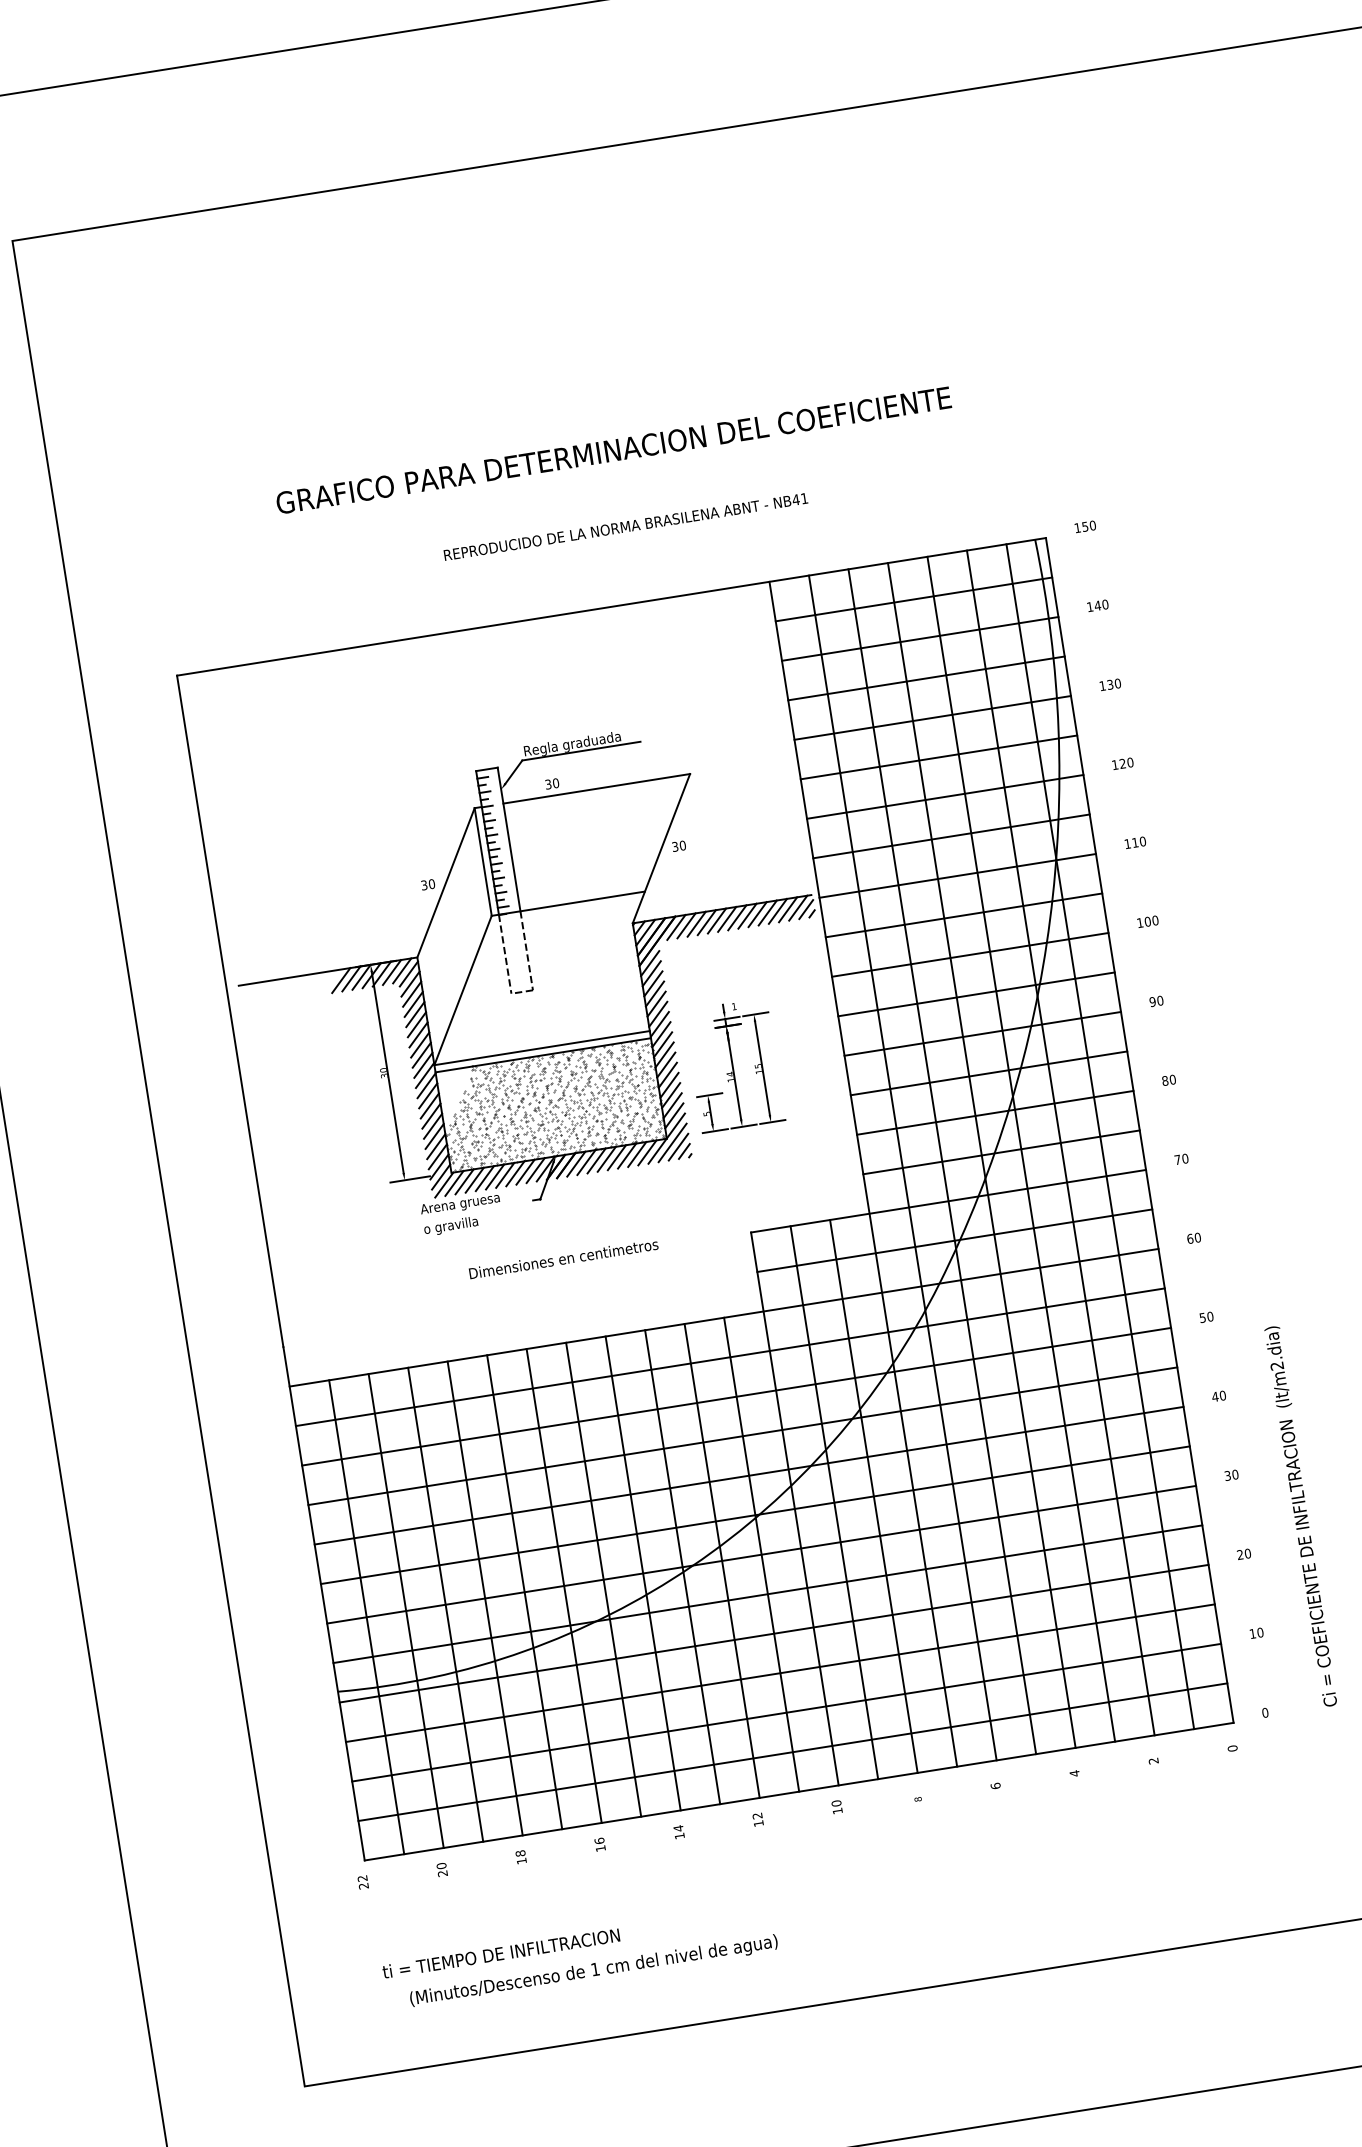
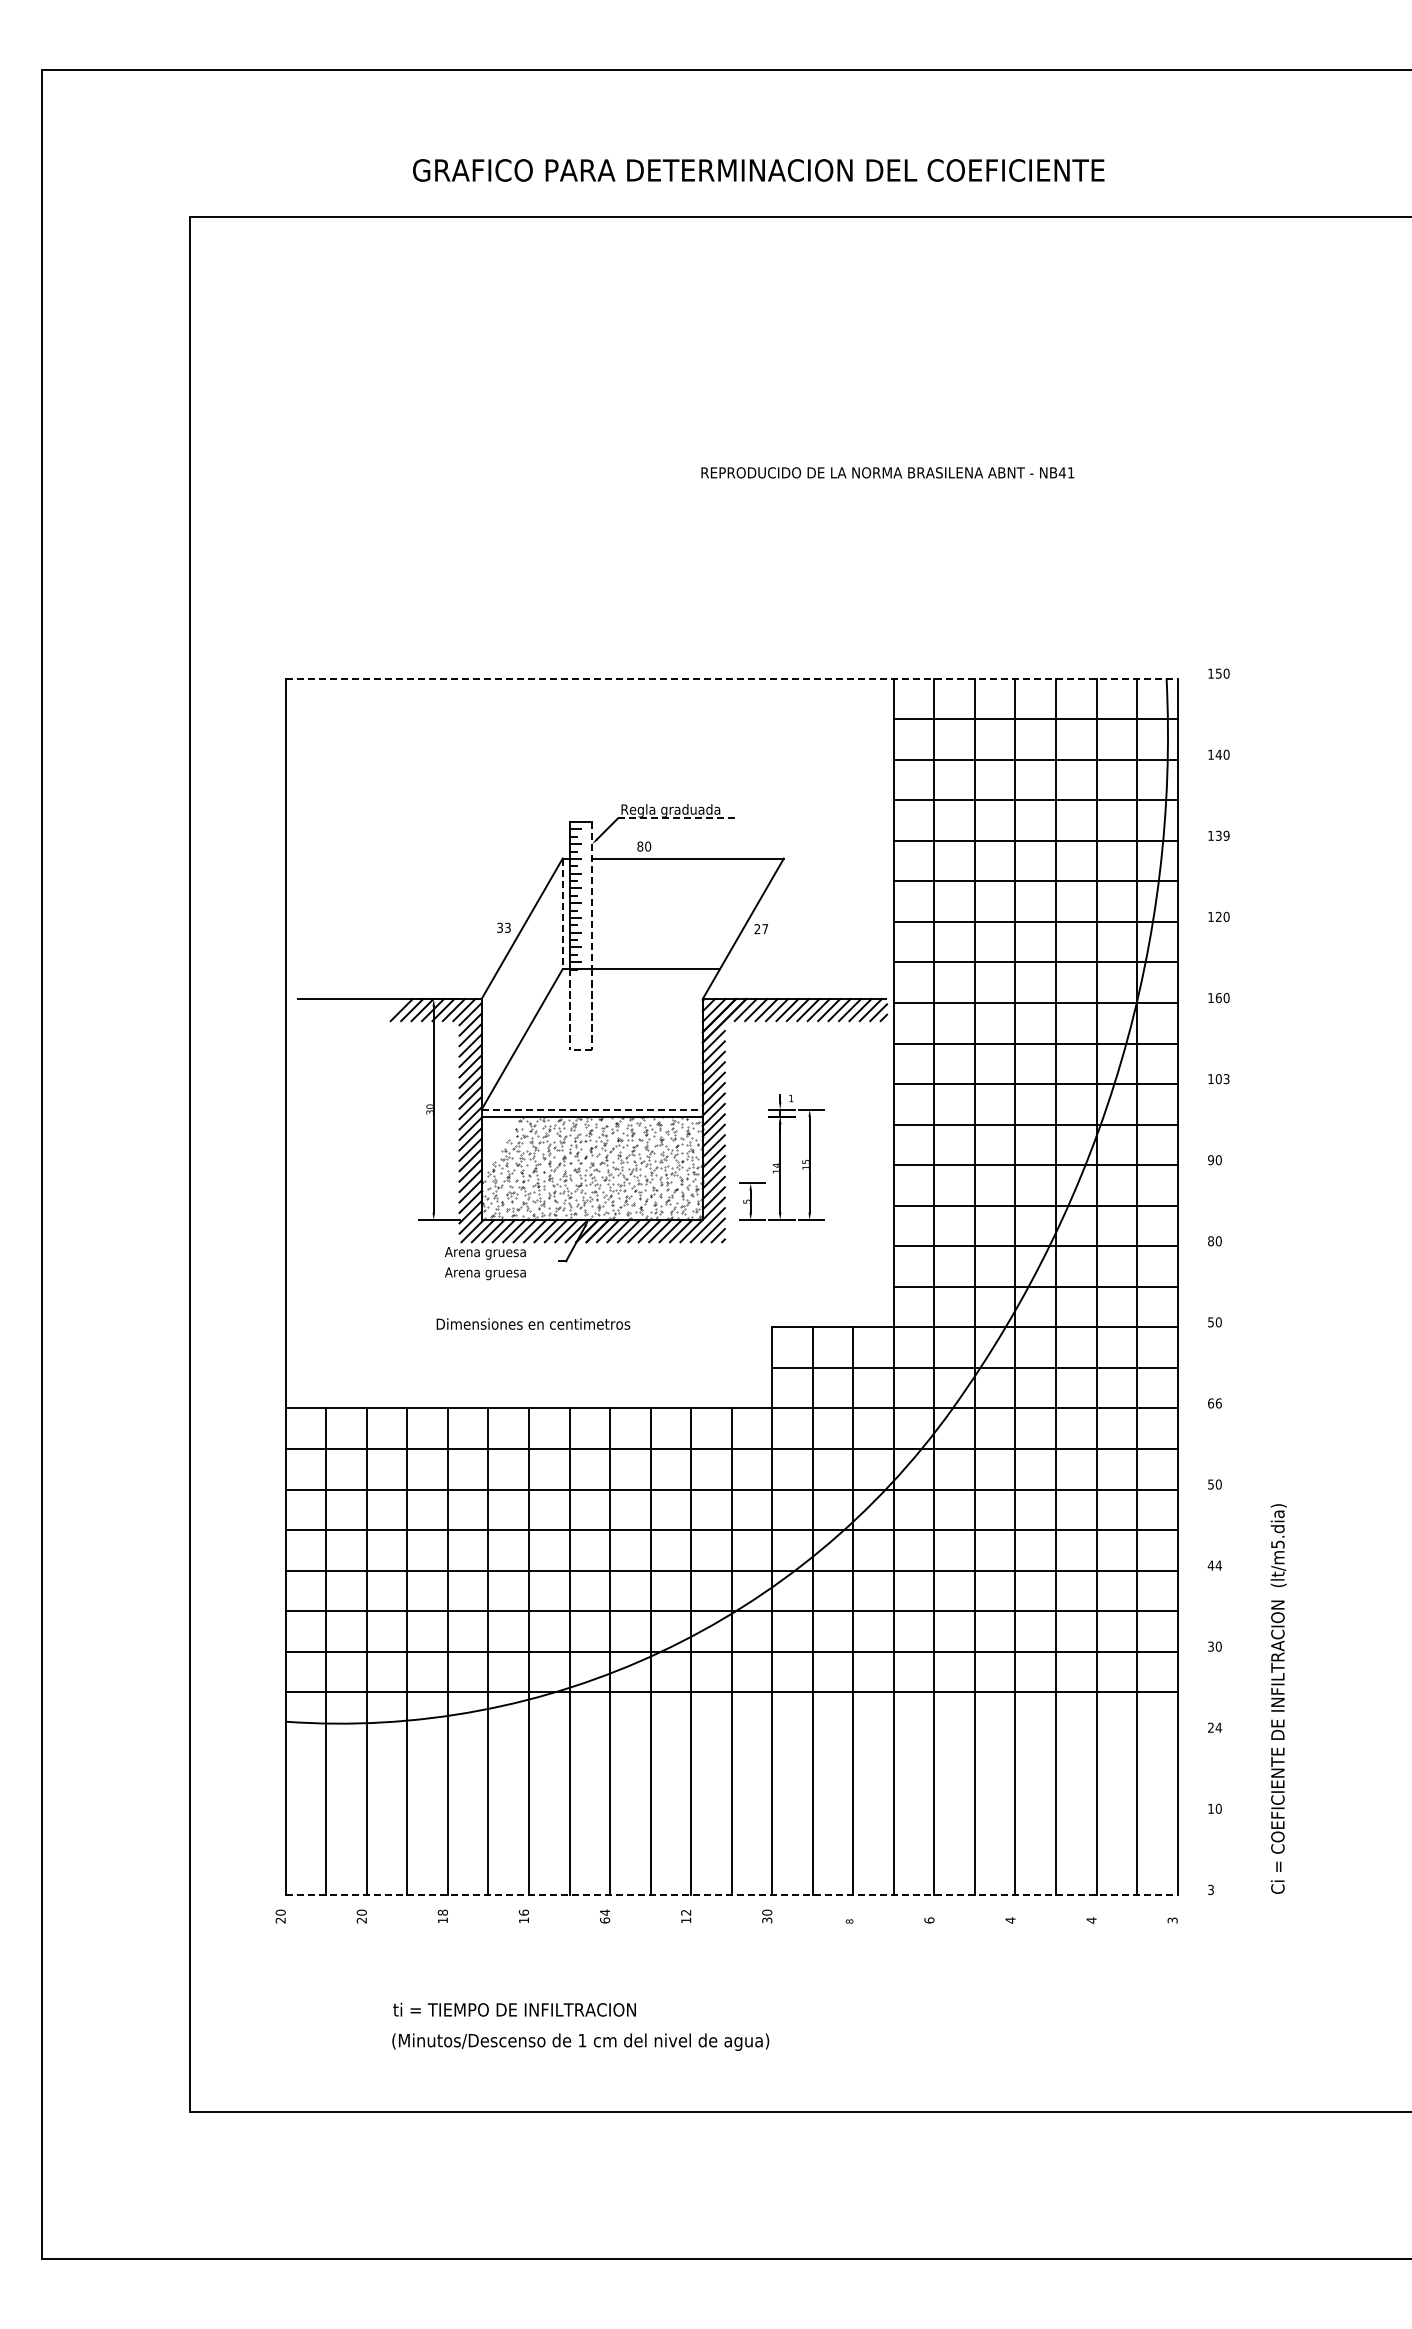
text: (613, 450) -> (758, 170), moved
text: (625, 526) -> (887, 472), moved
line: (611, 606) -> (731, 678), solid -> dashed
text: (1117, 683) -> (1226, 835), 130 -> 139
line: (581, 751) -> (678, 818), solid -> dashed
text: (548, 784) -> (640, 846), 30 -> 80
line: (509, 839) -> (592, 895), solid -> dashed
text: (1134, 842) -> (1218, 997), 110 -> 160
text: (679, 846) -> (761, 929), 30 -> 27
line: (483, 862) -> (562, 914), solid -> dashed
text: (431, 883) -> (507, 927), 30 -> 33
text: (1155, 920) -> (1226, 1079), 100 -> 103
line: (542, 1048) -> (592, 1109), solid -> dashed
text: (1177, 1160) -> (1210, 1322), 70 -> 50
text: (463, 1224) -> (485, 1273), o gravilla -> Arena gruesa
text: (1197, 1237) -> (1218, 1403), 60 -> 66
text: (563, 1258) -> (533, 1323), moved
text: (1276, 1366) -> (1277, 1544), (lt/m2.dia) -> (lt/m5.dia)
text: (1222, 1395) -> (1218, 1565), 40 -> 44
text: (1247, 1553) -> (1218, 1727), 20 -> 24
line: (773, 1633) -> (731, 1732), removed
line: (780, 1673) -> (731, 1773), removed
line: (786, 1712) -> (731, 1813), removed
text: (1265, 1712) -> (1211, 1889), 0 -> 3
text: (1232, 1748) -> (1172, 1920), 0 -> 3
line: (792, 1752) -> (731, 1854), removed
text: (1153, 1761) -> (1091, 1920), 2 -> 4
line: (798, 1791) -> (731, 1894), solid -> dashed
text: (838, 1811) -> (767, 1920), 10 -> 30
text: (680, 1836) -> (605, 1920), 14 -> 64
text: (362, 1878) -> (280, 1912), 22 -> 20
text: (501, 1953) -> (514, 2009), moved
text: (593, 1970) -> (580, 2041), moved

